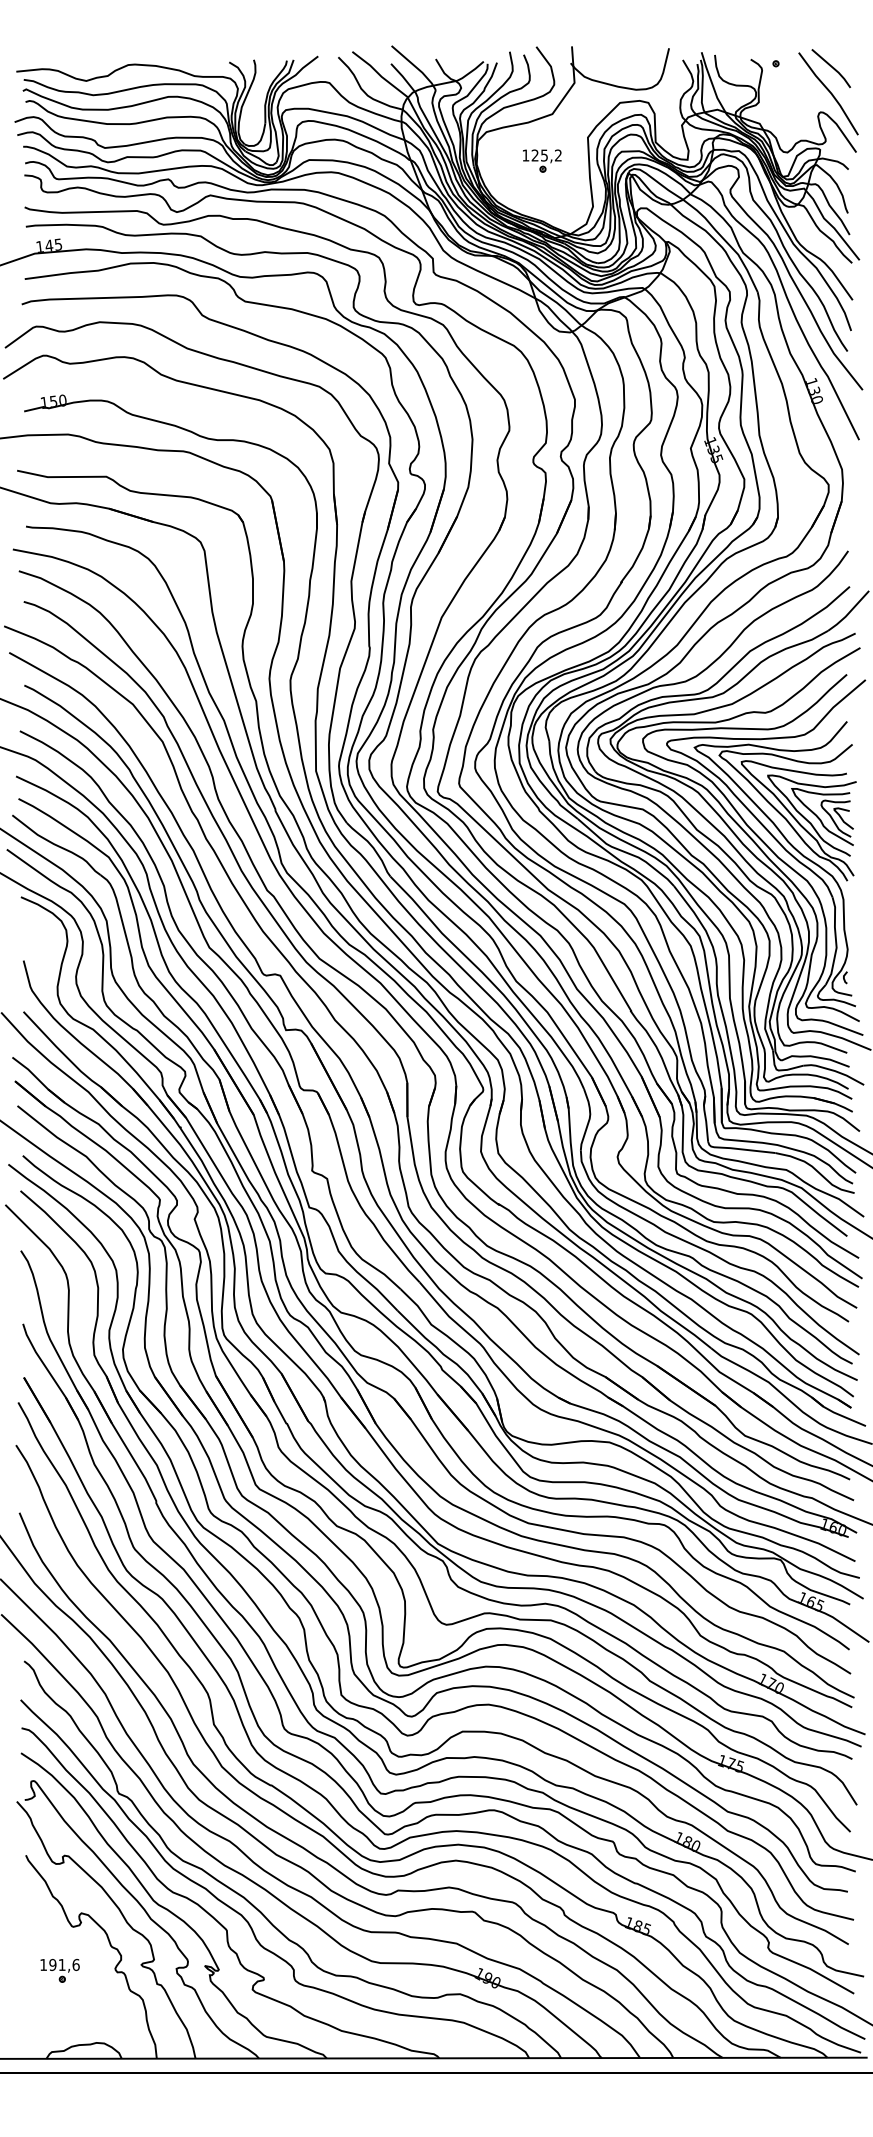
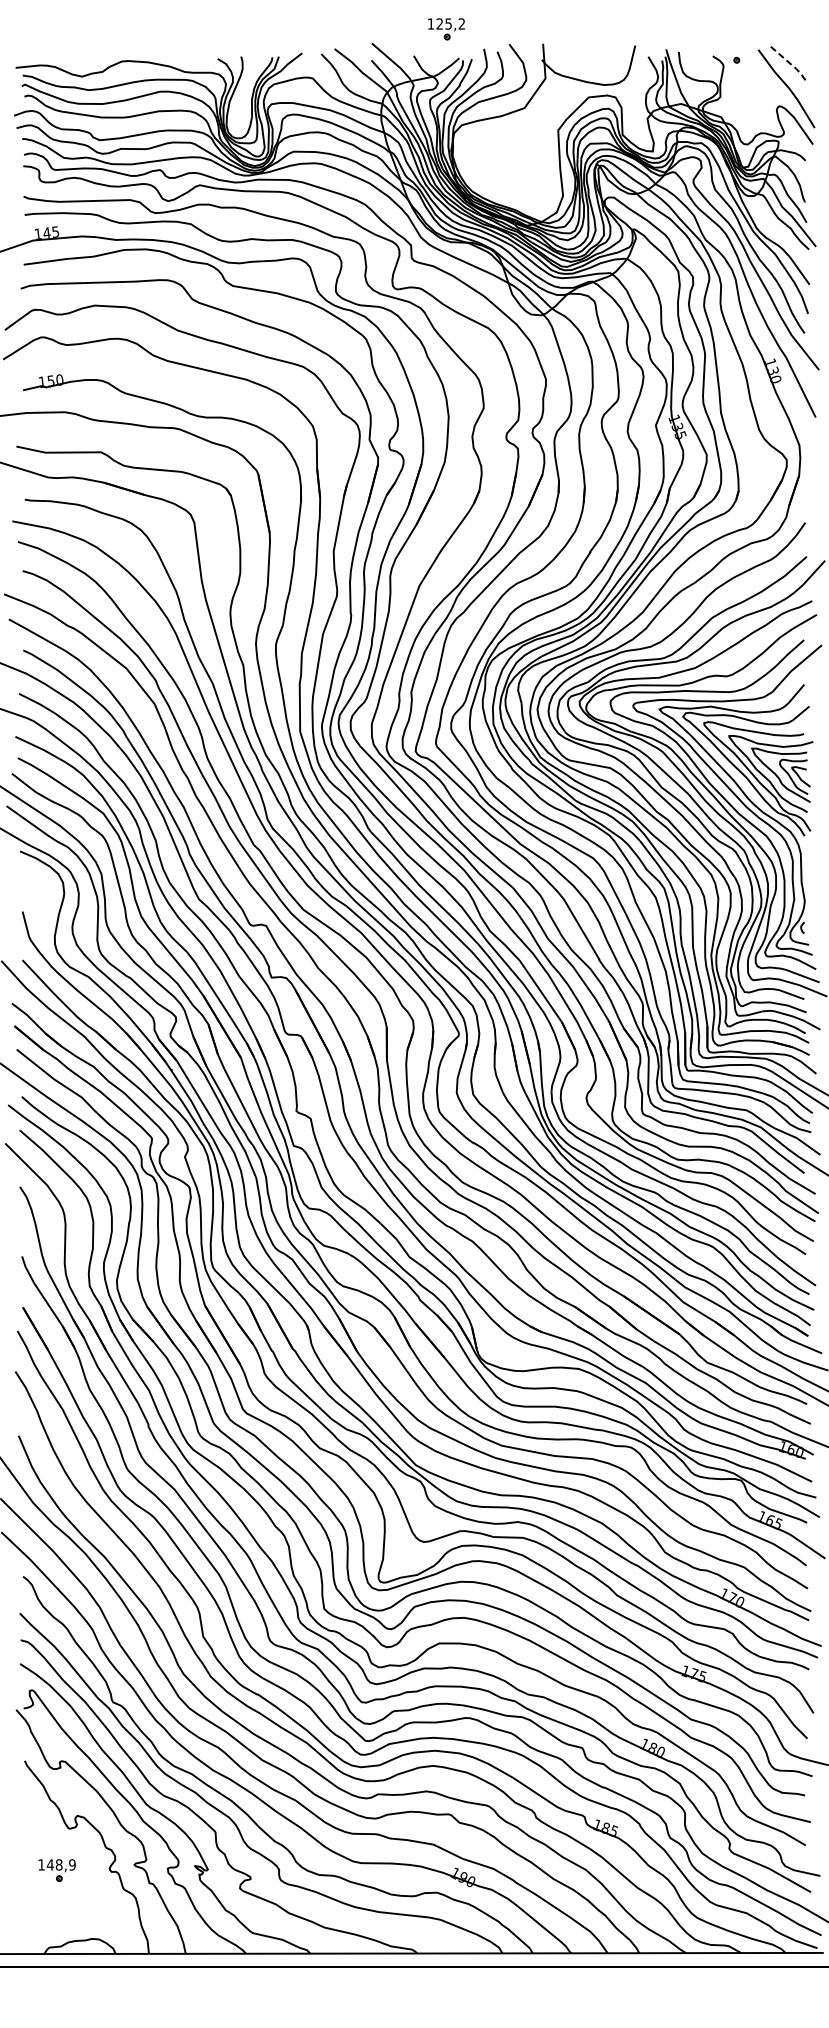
line: (833, 68) -> (791, 64), solid -> dashed
part: (542, 160) -> (446, 28), moved
text: (64, 1964) -> (61, 1864), 191,6 -> 148,9

